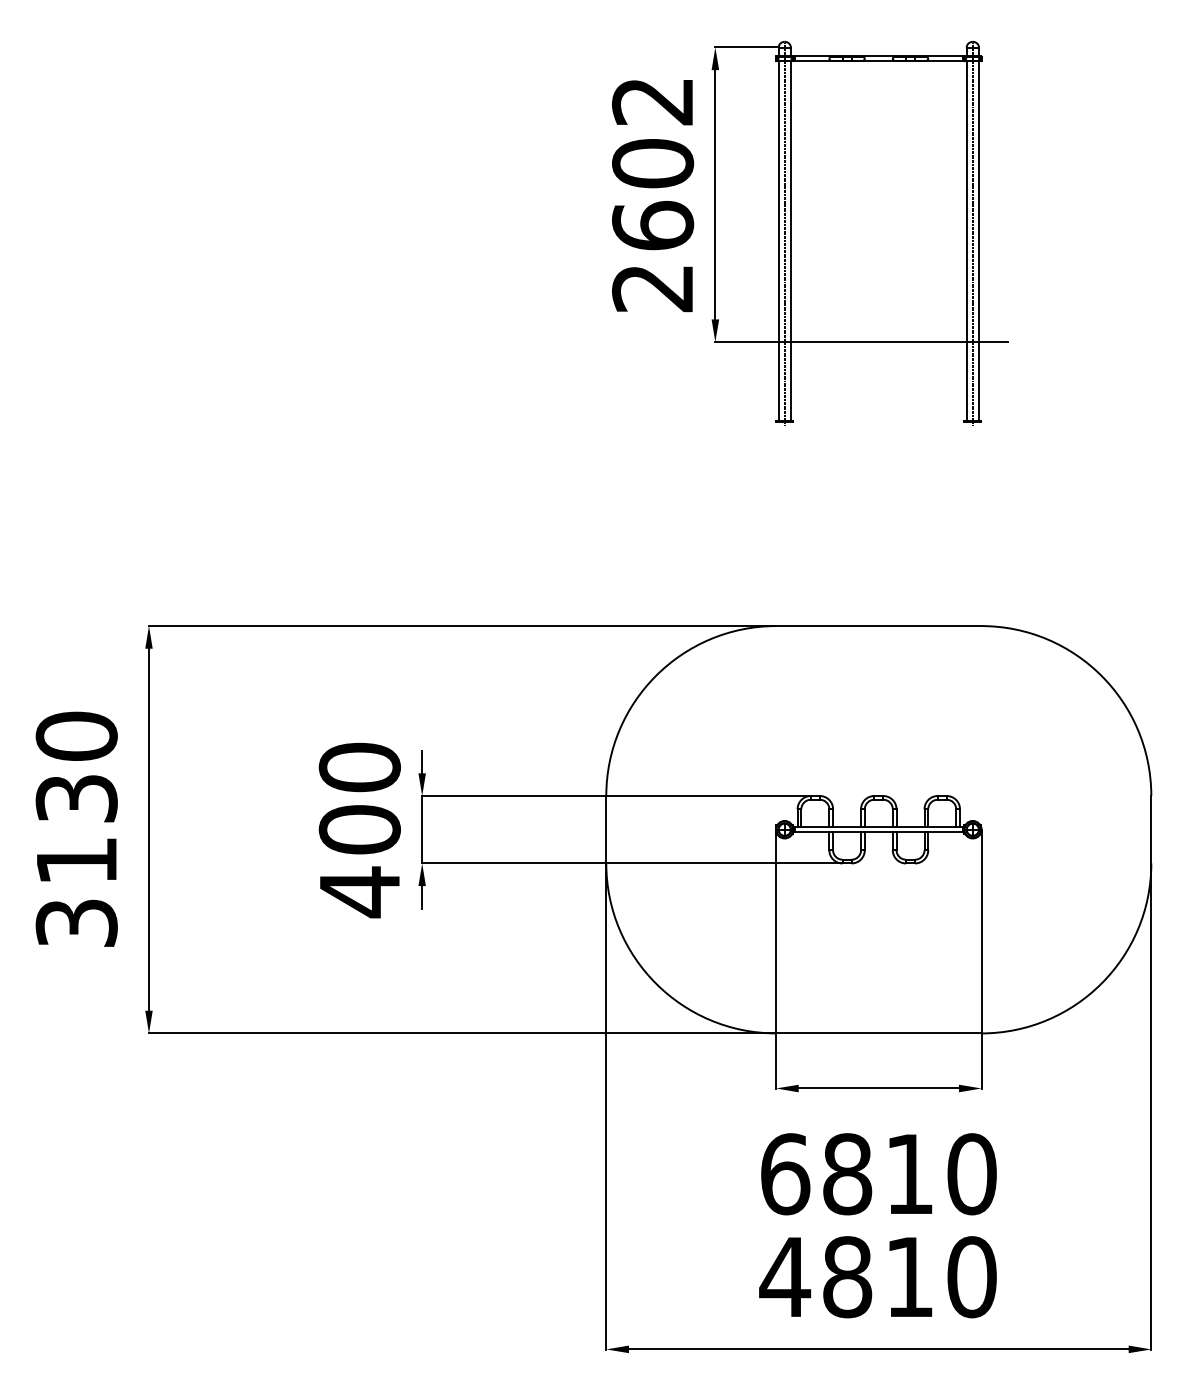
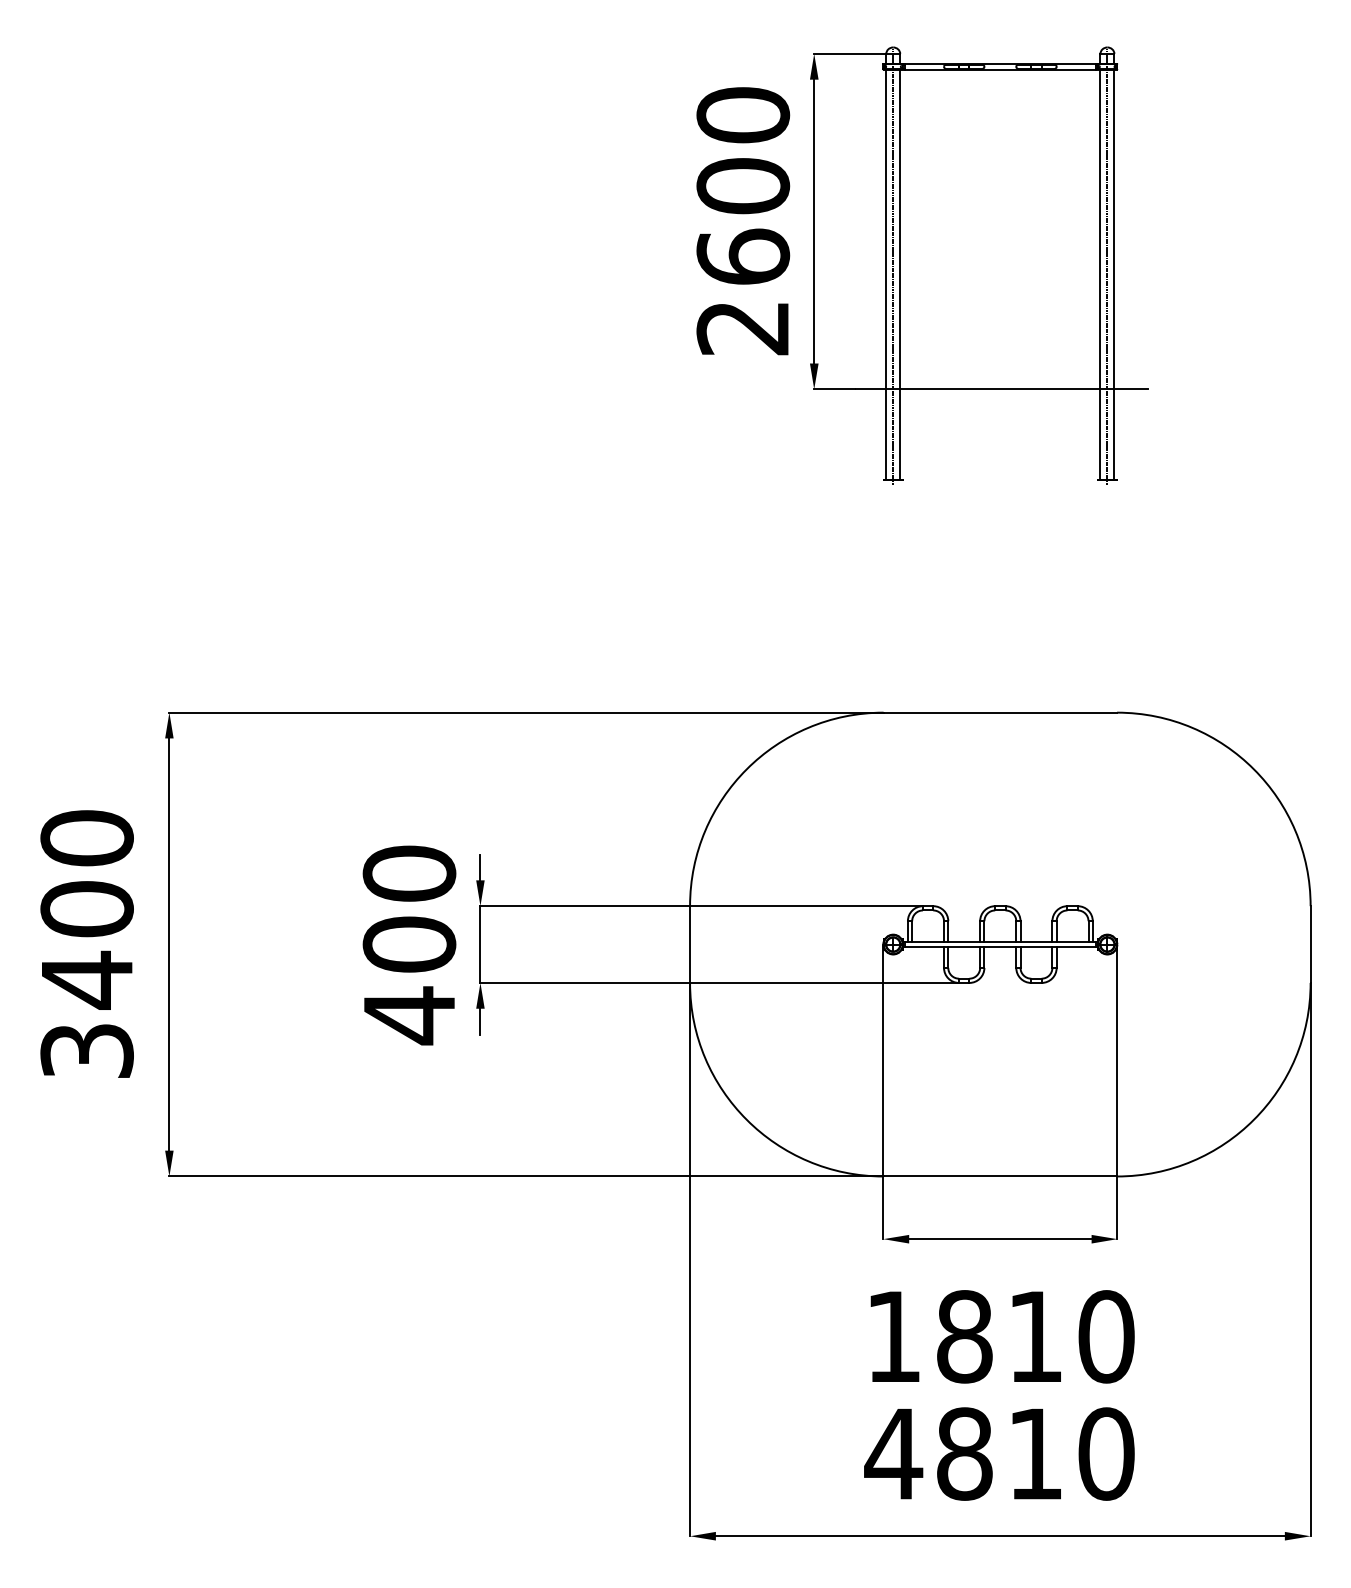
text: (653, 100) -> (743, 114), 2602 -> 2600
text: (76, 830) -> (86, 945), 3130 -> 3400
text: (785, 1174) -> (894, 1337), 6810 -> 1810

